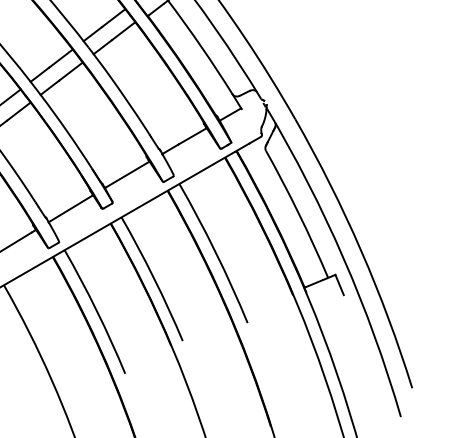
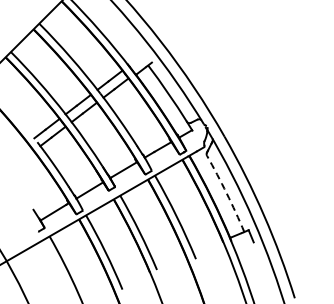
arc: (298, 213) -> (226, 193), solid -> dashed

